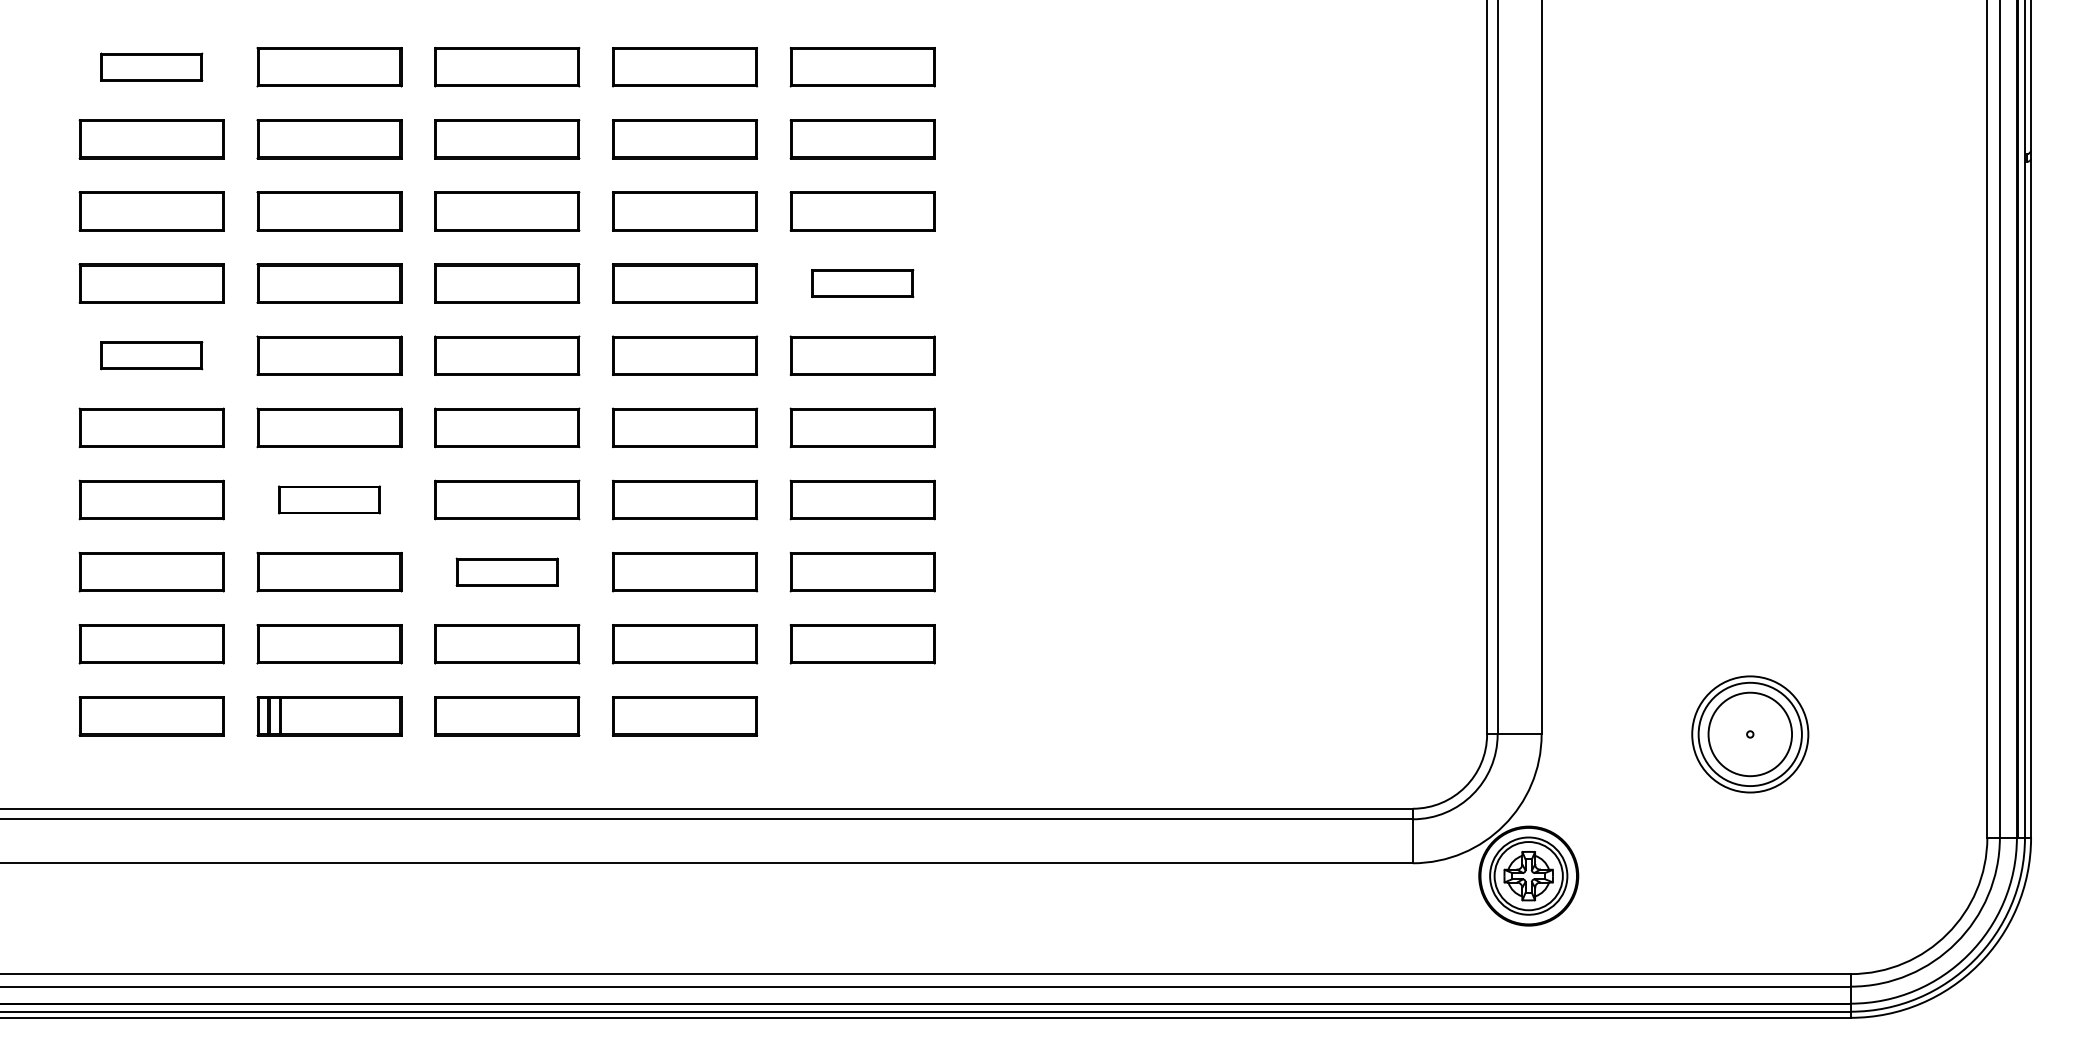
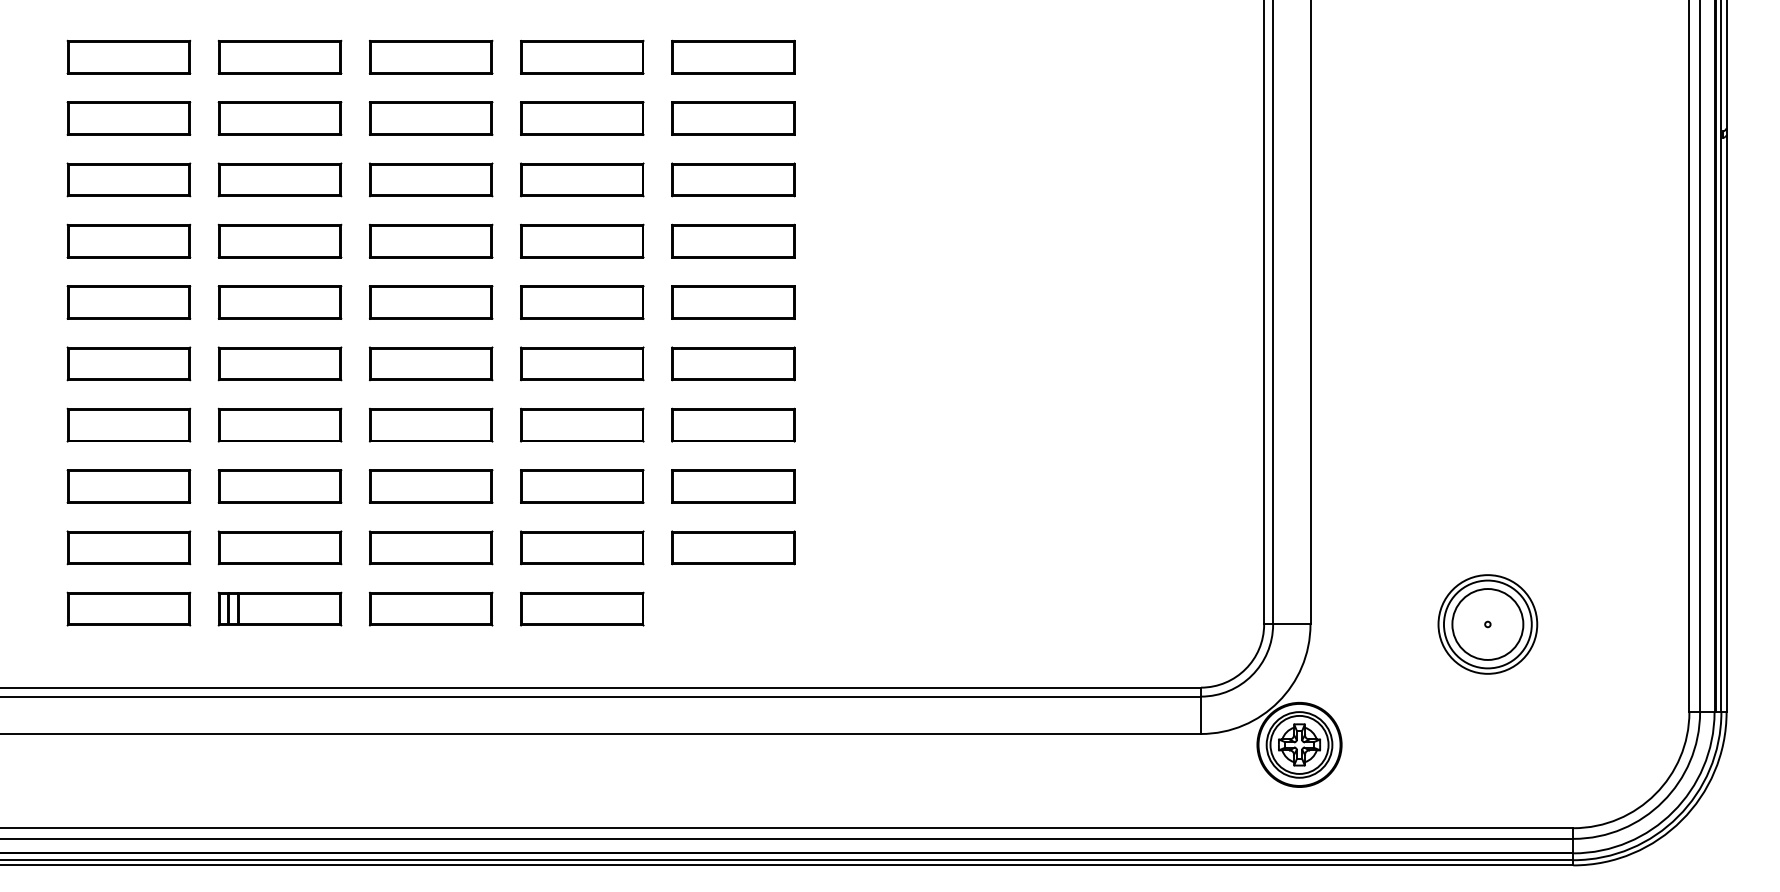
part: (151, 66) -> (128, 56), size x1.43
part: (862, 282) -> (733, 240), size x1.43
part: (151, 355) -> (128, 302), size x1.43
part: (328, 499) -> (279, 424), size x1.43
part: (506, 572) -> (430, 486), size x1.43

